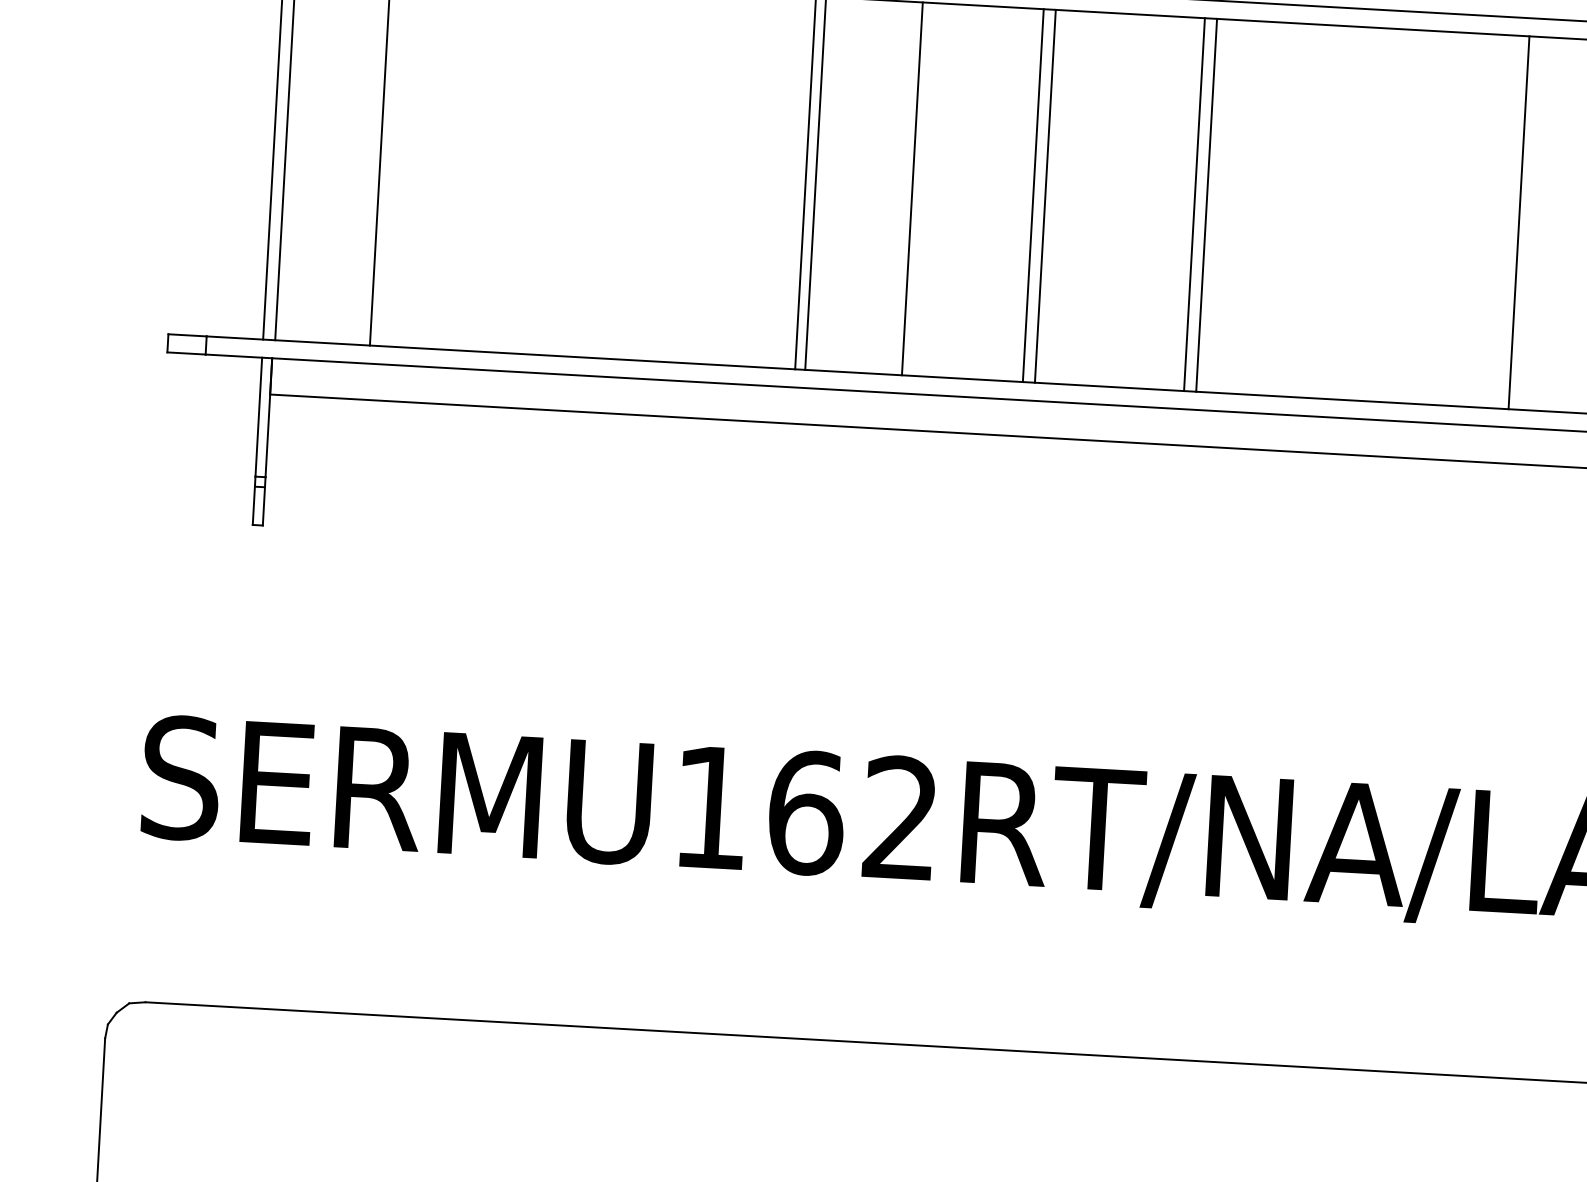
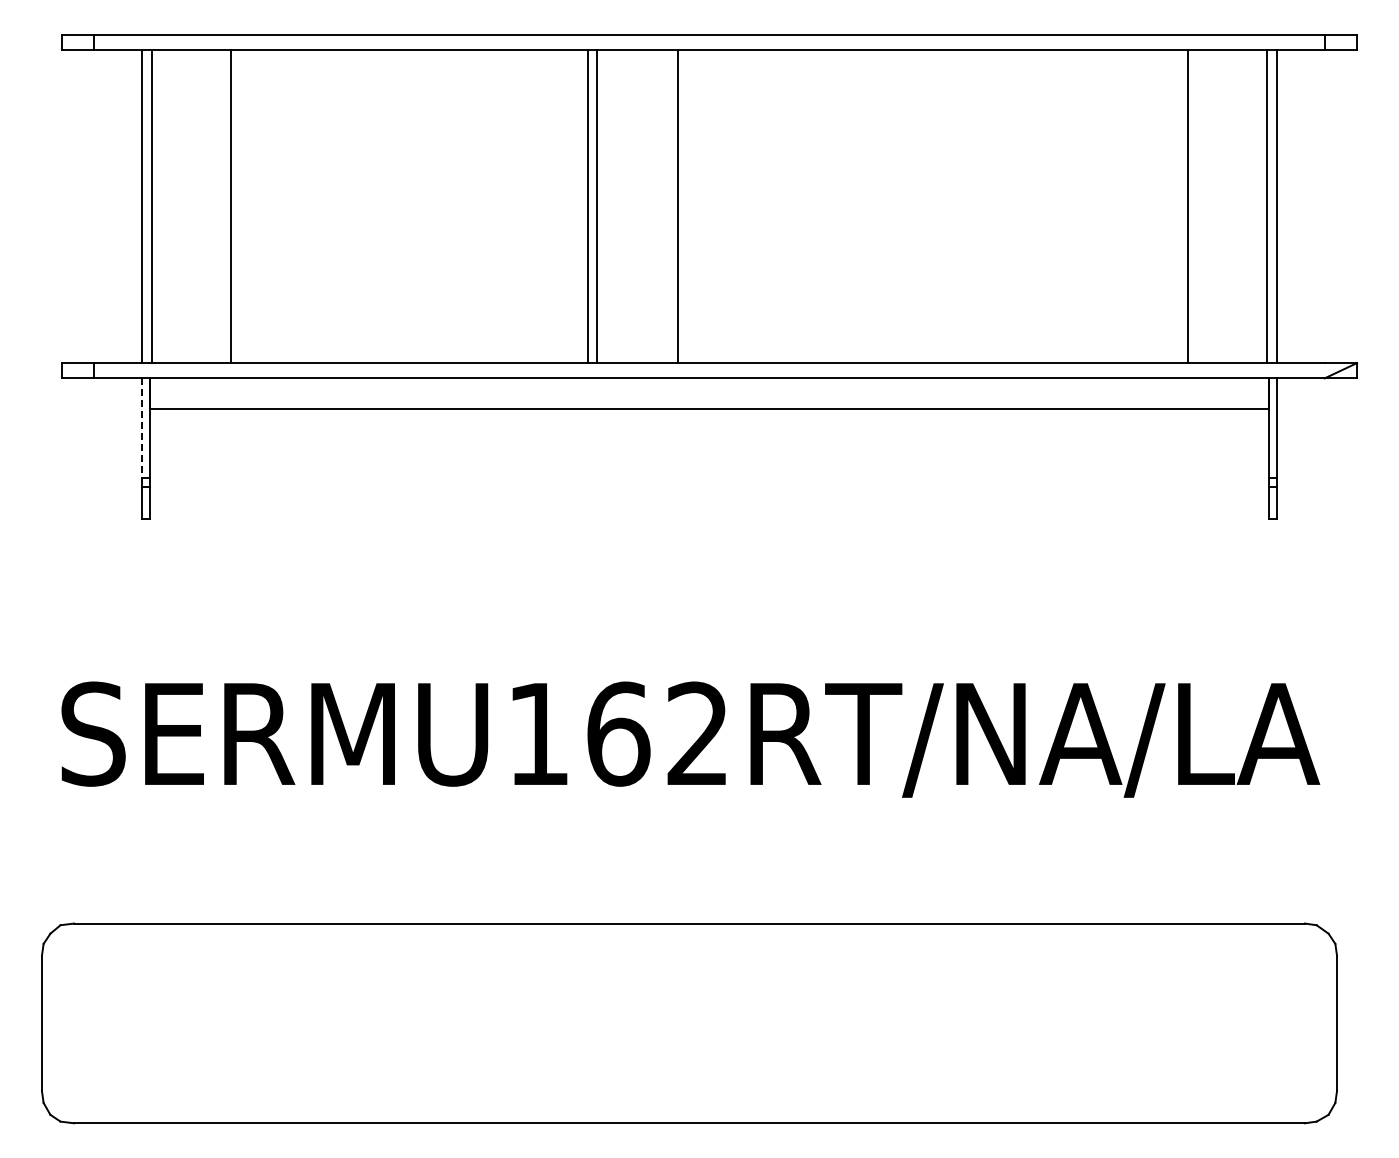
line: (1033, 195) -> (779, 206), removed
line: (1044, 196) -> (789, 206), removed
line: (1194, 204) -> (915, 206), removed
line: (1206, 205) -> (925, 206), removed
line: (258, 417) -> (141, 428), solid -> dashed

